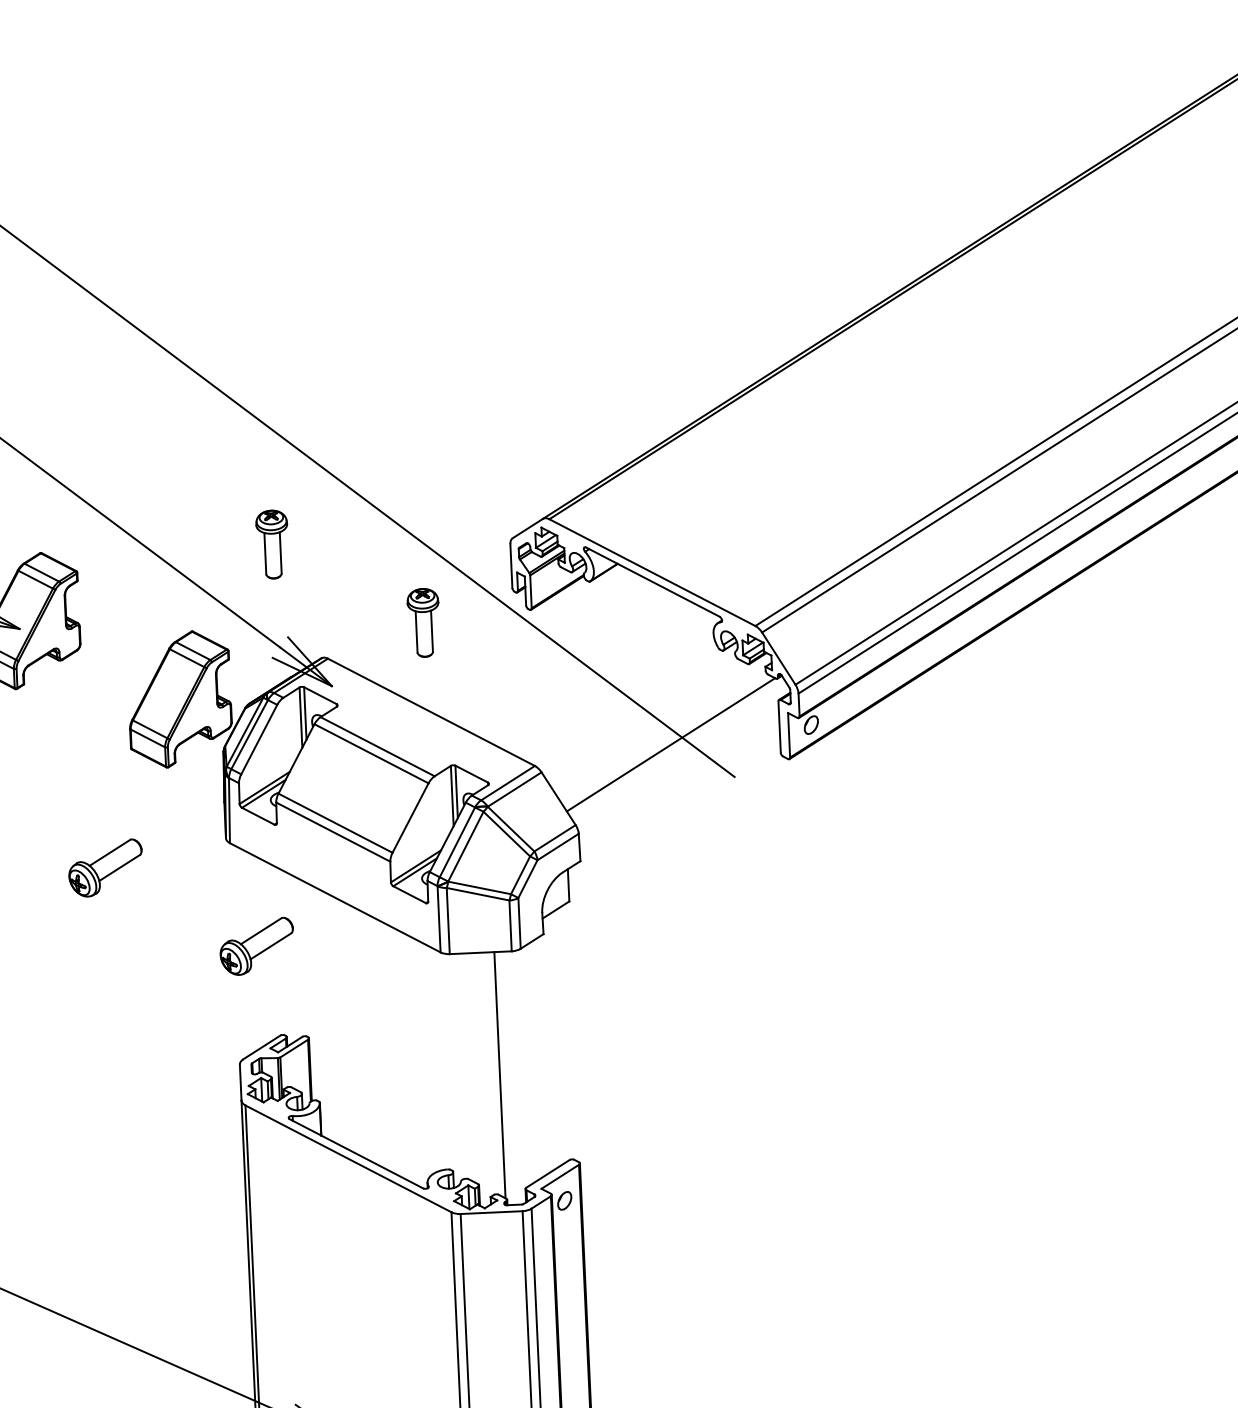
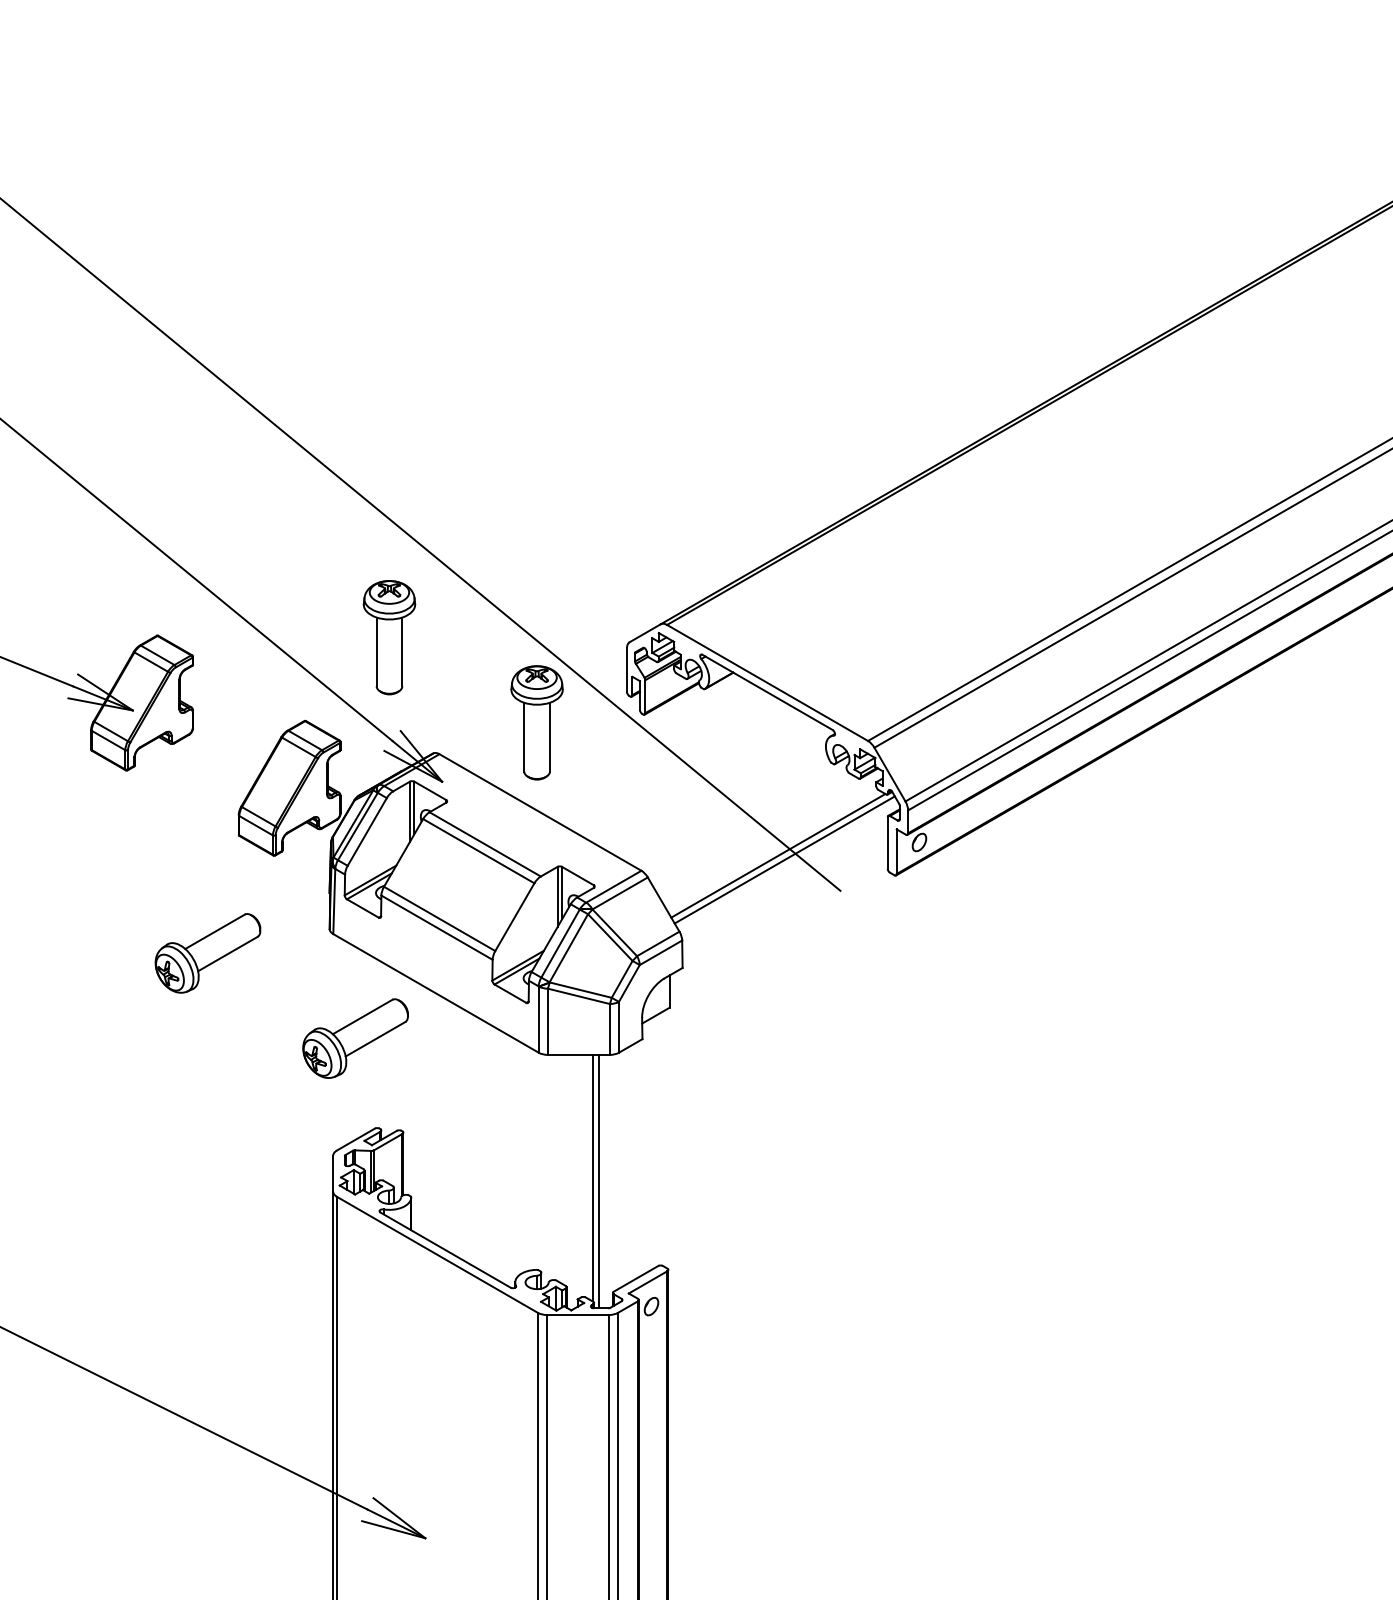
part: (272, 544) -> (389, 637), size x1.67
part: (423, 622) -> (536, 722), size x1.67
line: (677, 748) -> (784, 859), added
part: (105, 868) -> (207, 953), size x1.43
part: (256, 946) -> (355, 1038), size x1.43
line: (507, 1078) -> (599, 1181), added

